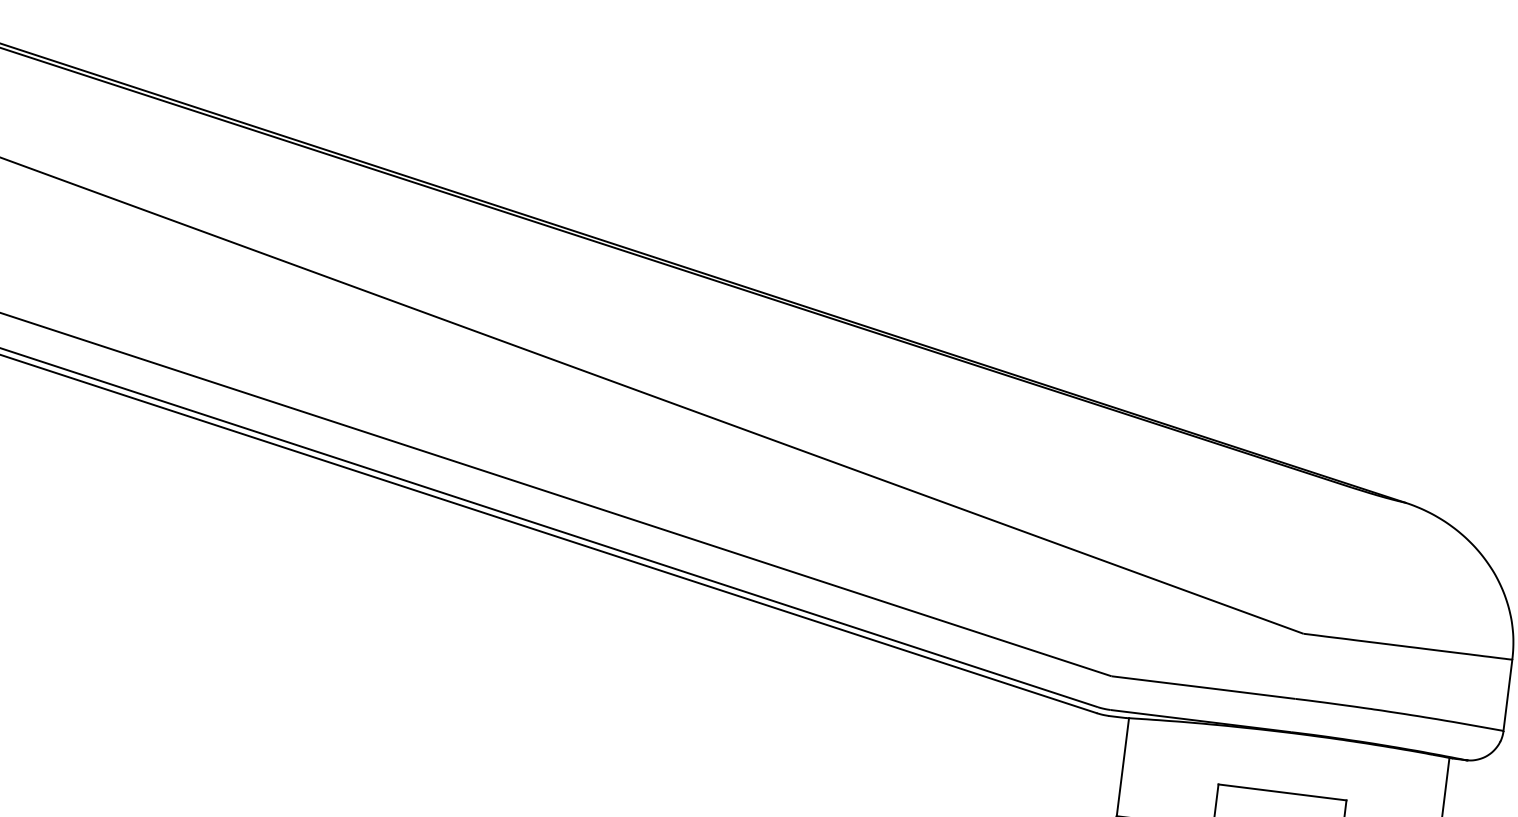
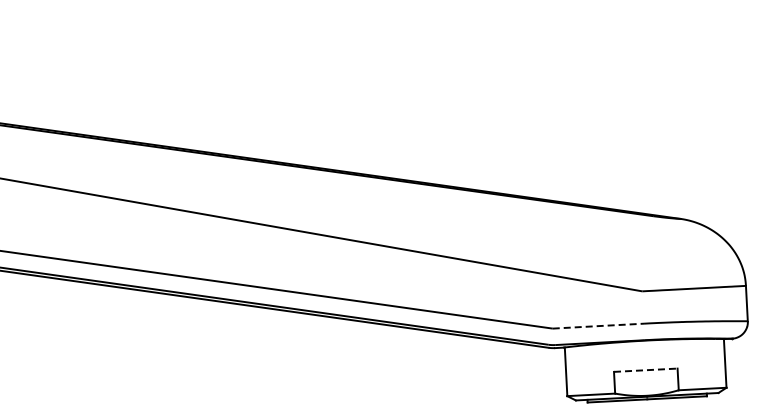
line: (1203, 688) -> (598, 326), solid -> dashed
line: (1281, 792) -> (645, 370), solid -> dashed

